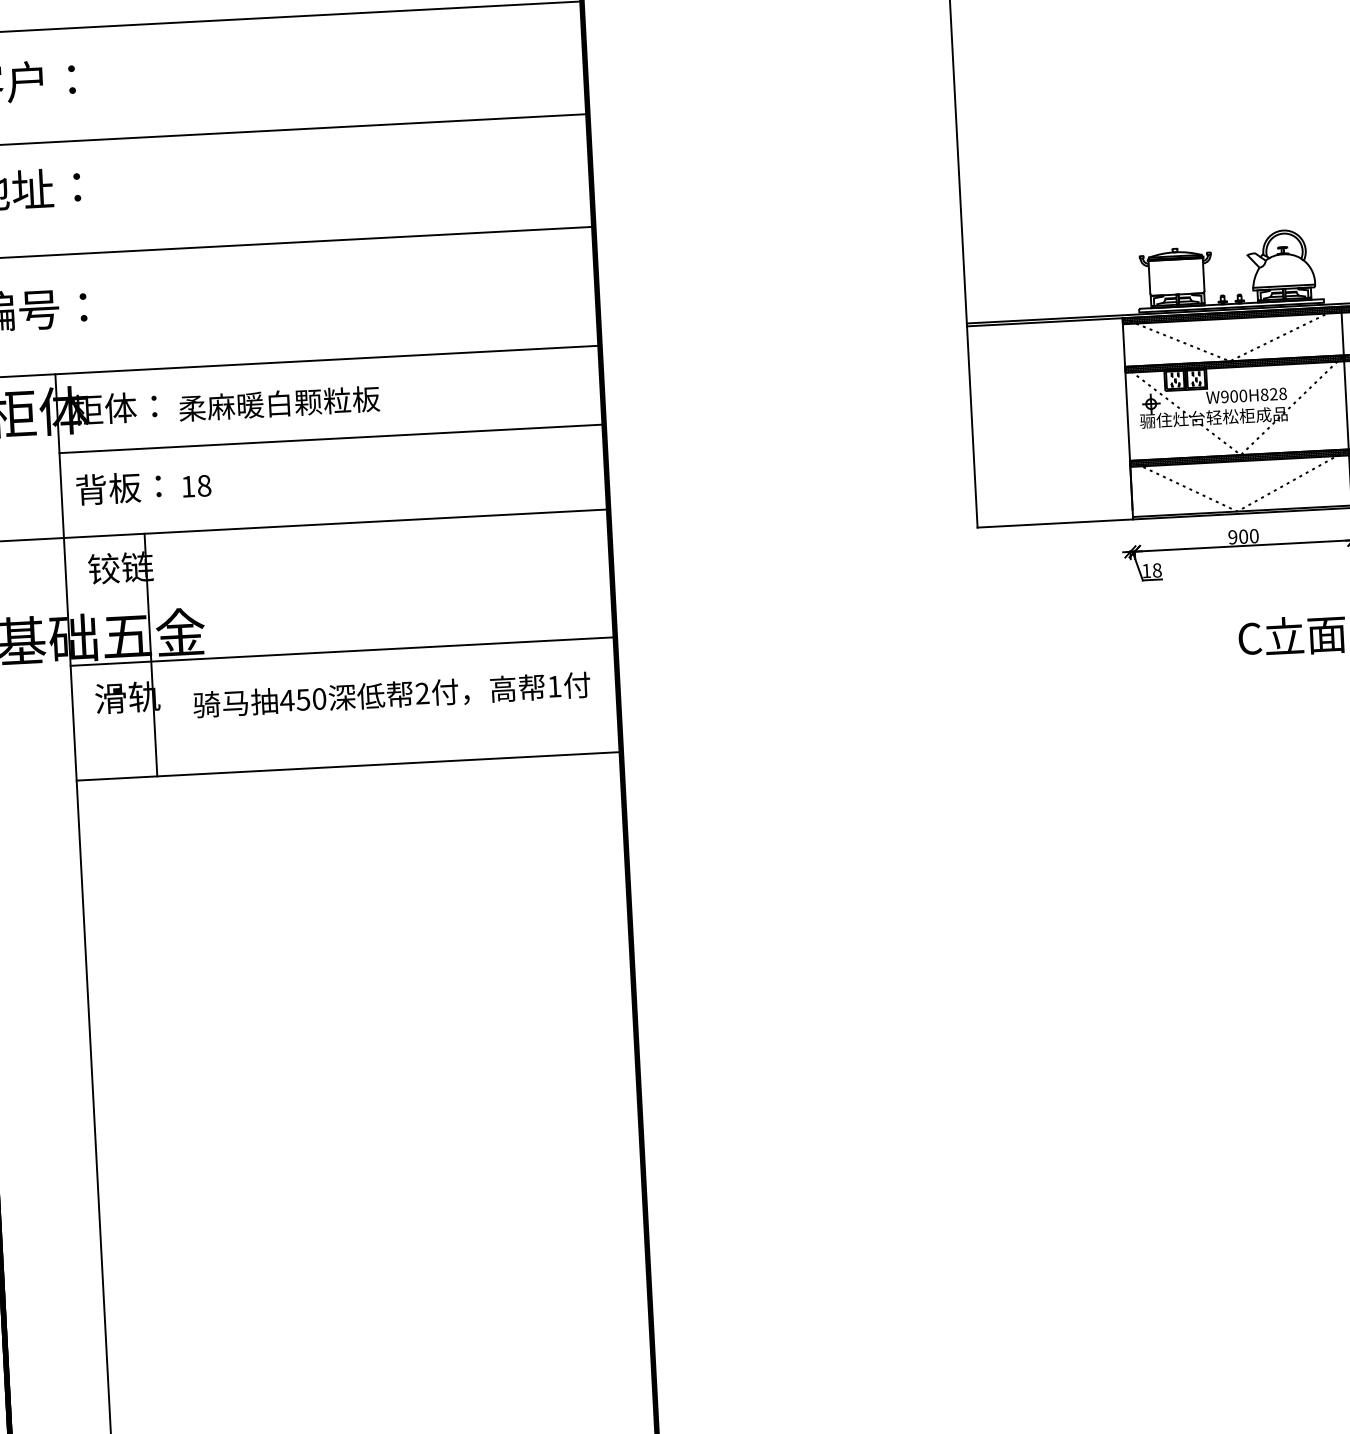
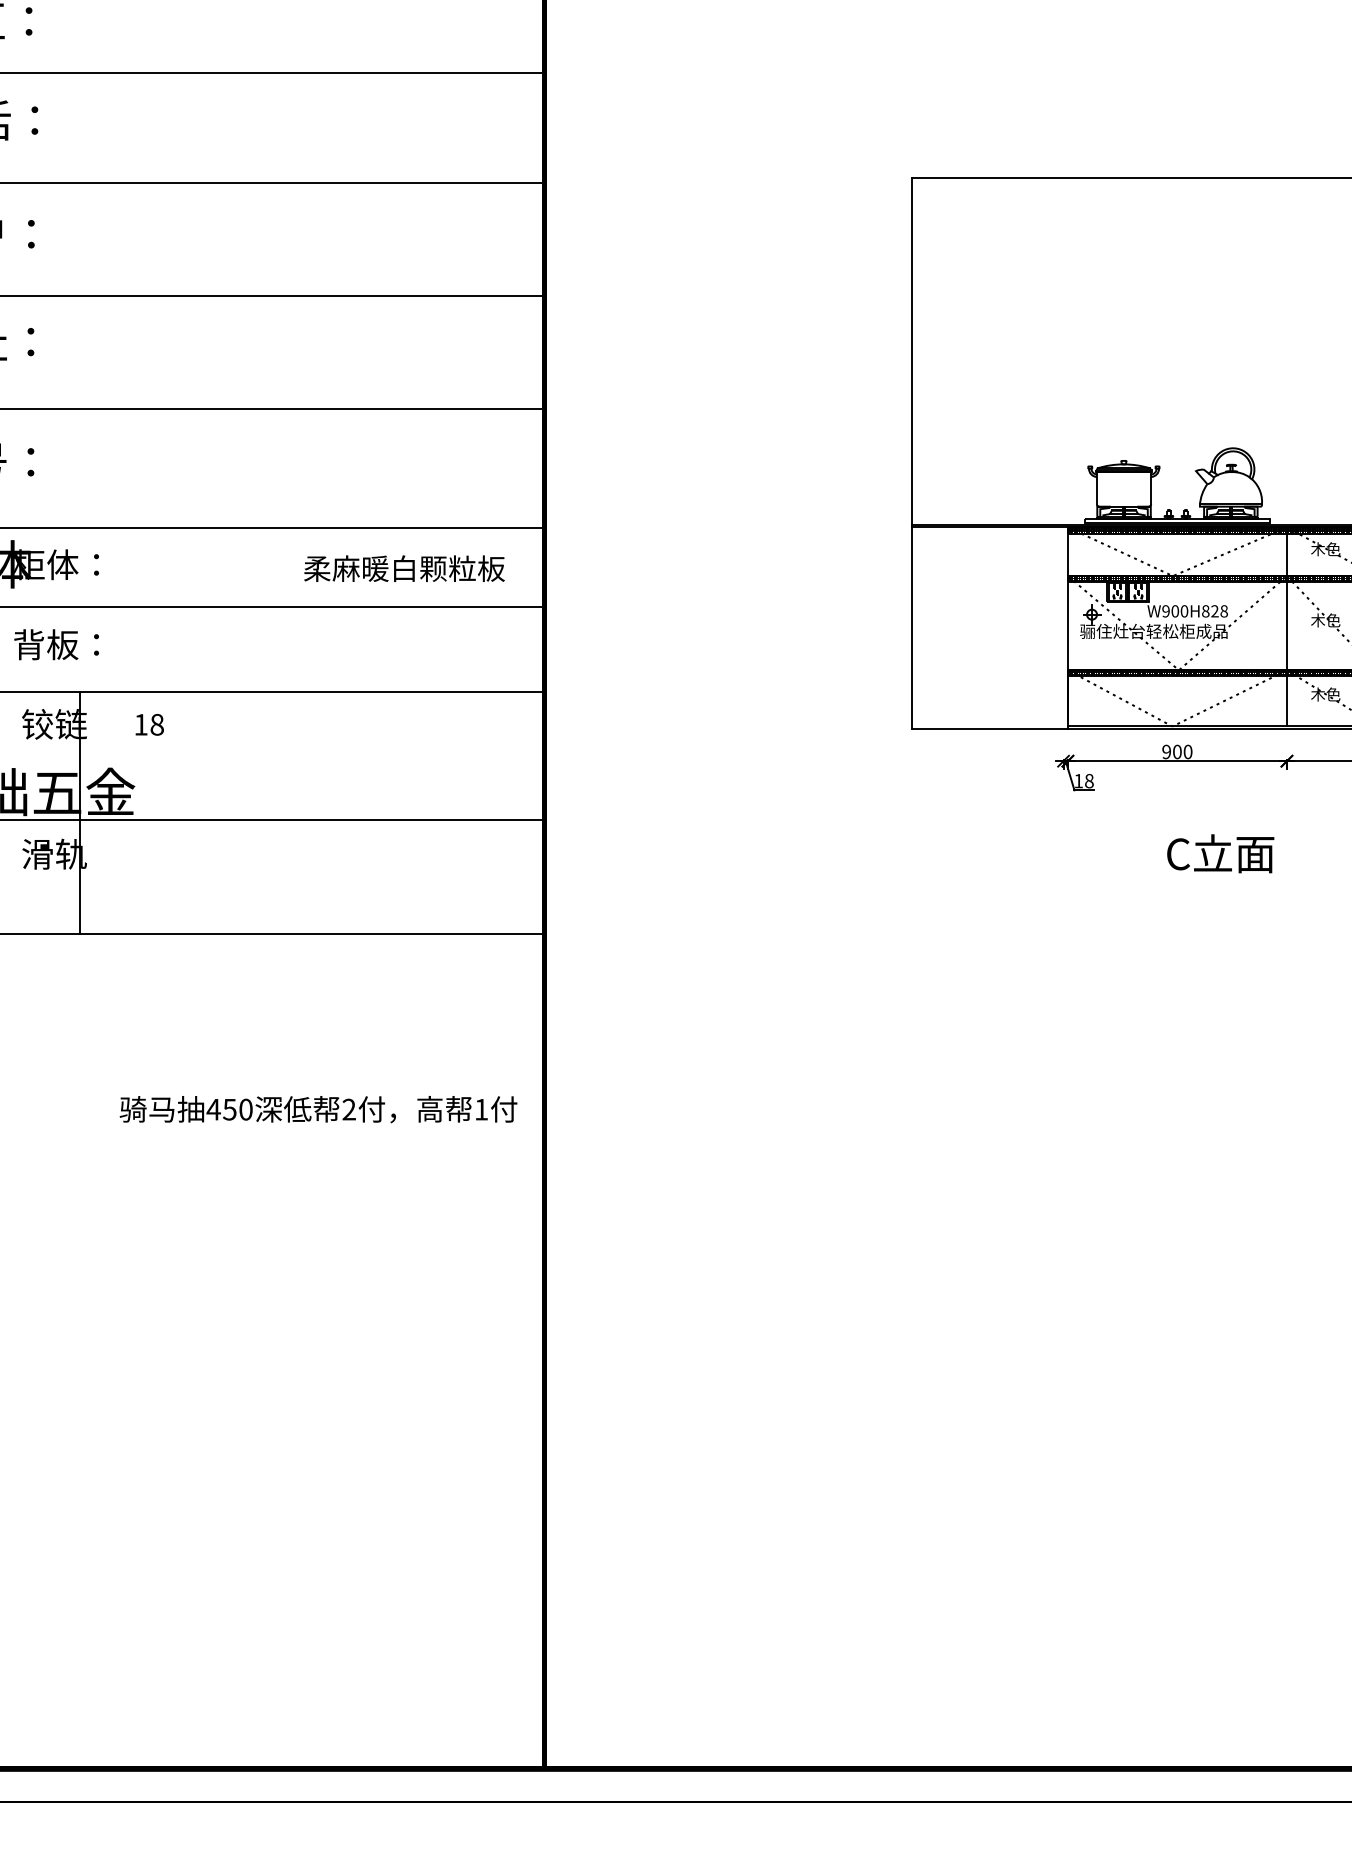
text: (279, 403) -> (404, 568), moved
text: (196, 485) -> (149, 724), moved
text: (391, 695) -> (318, 1109), moved

